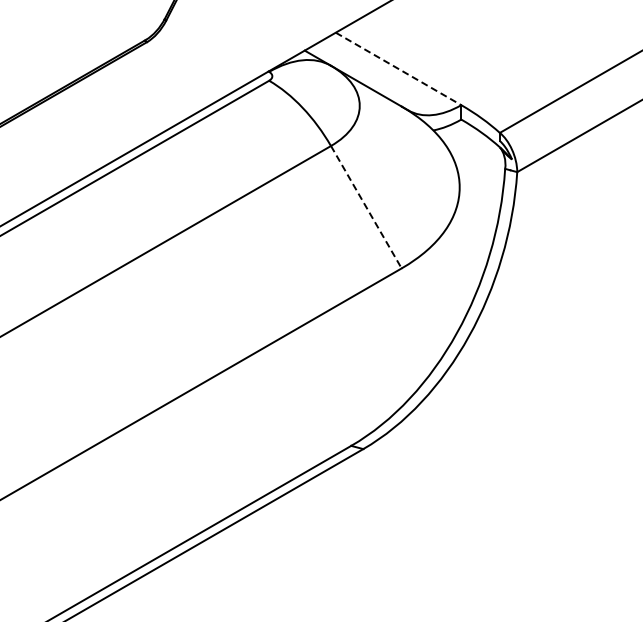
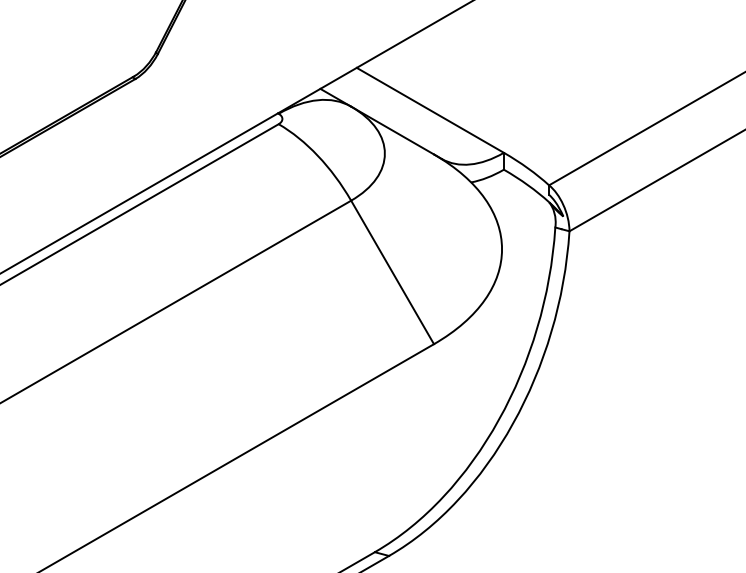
line: (399, 69) -> (431, 110), dashed -> solid
line: (366, 207) -> (392, 272), dashed -> solid

